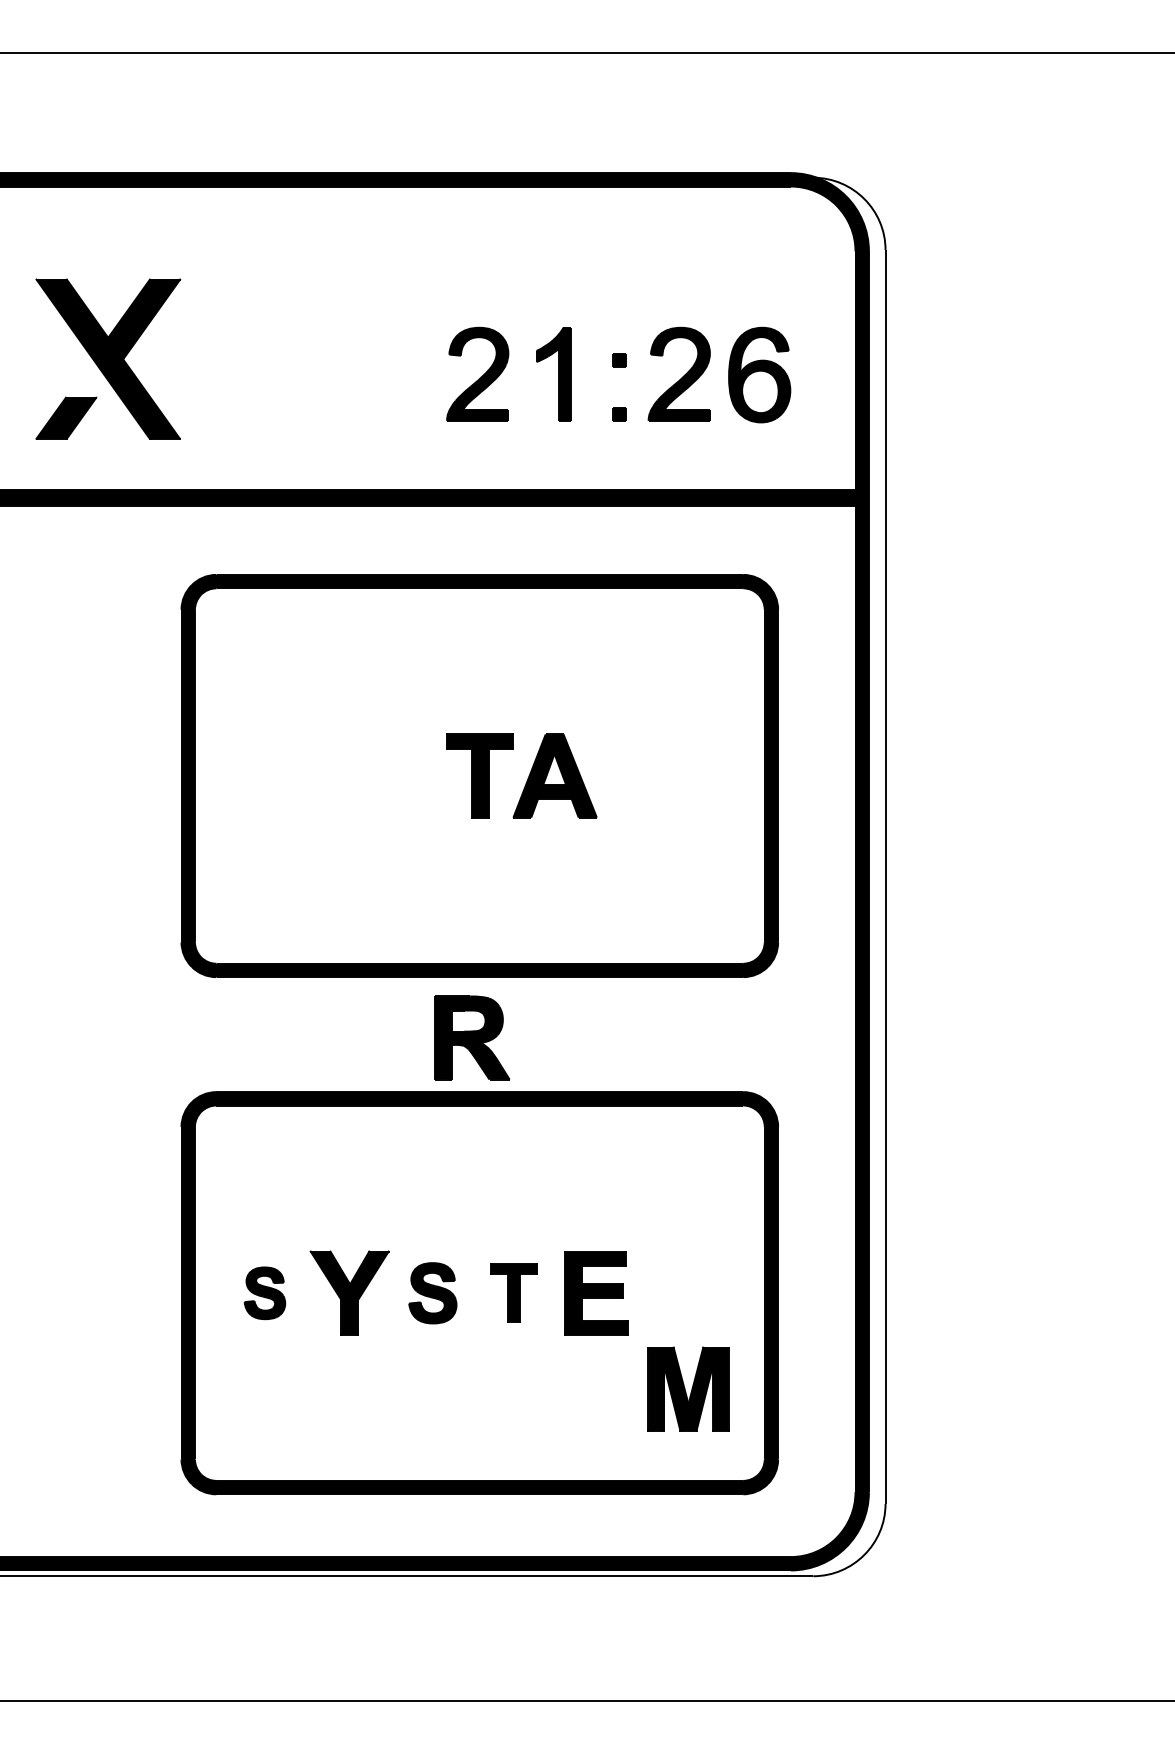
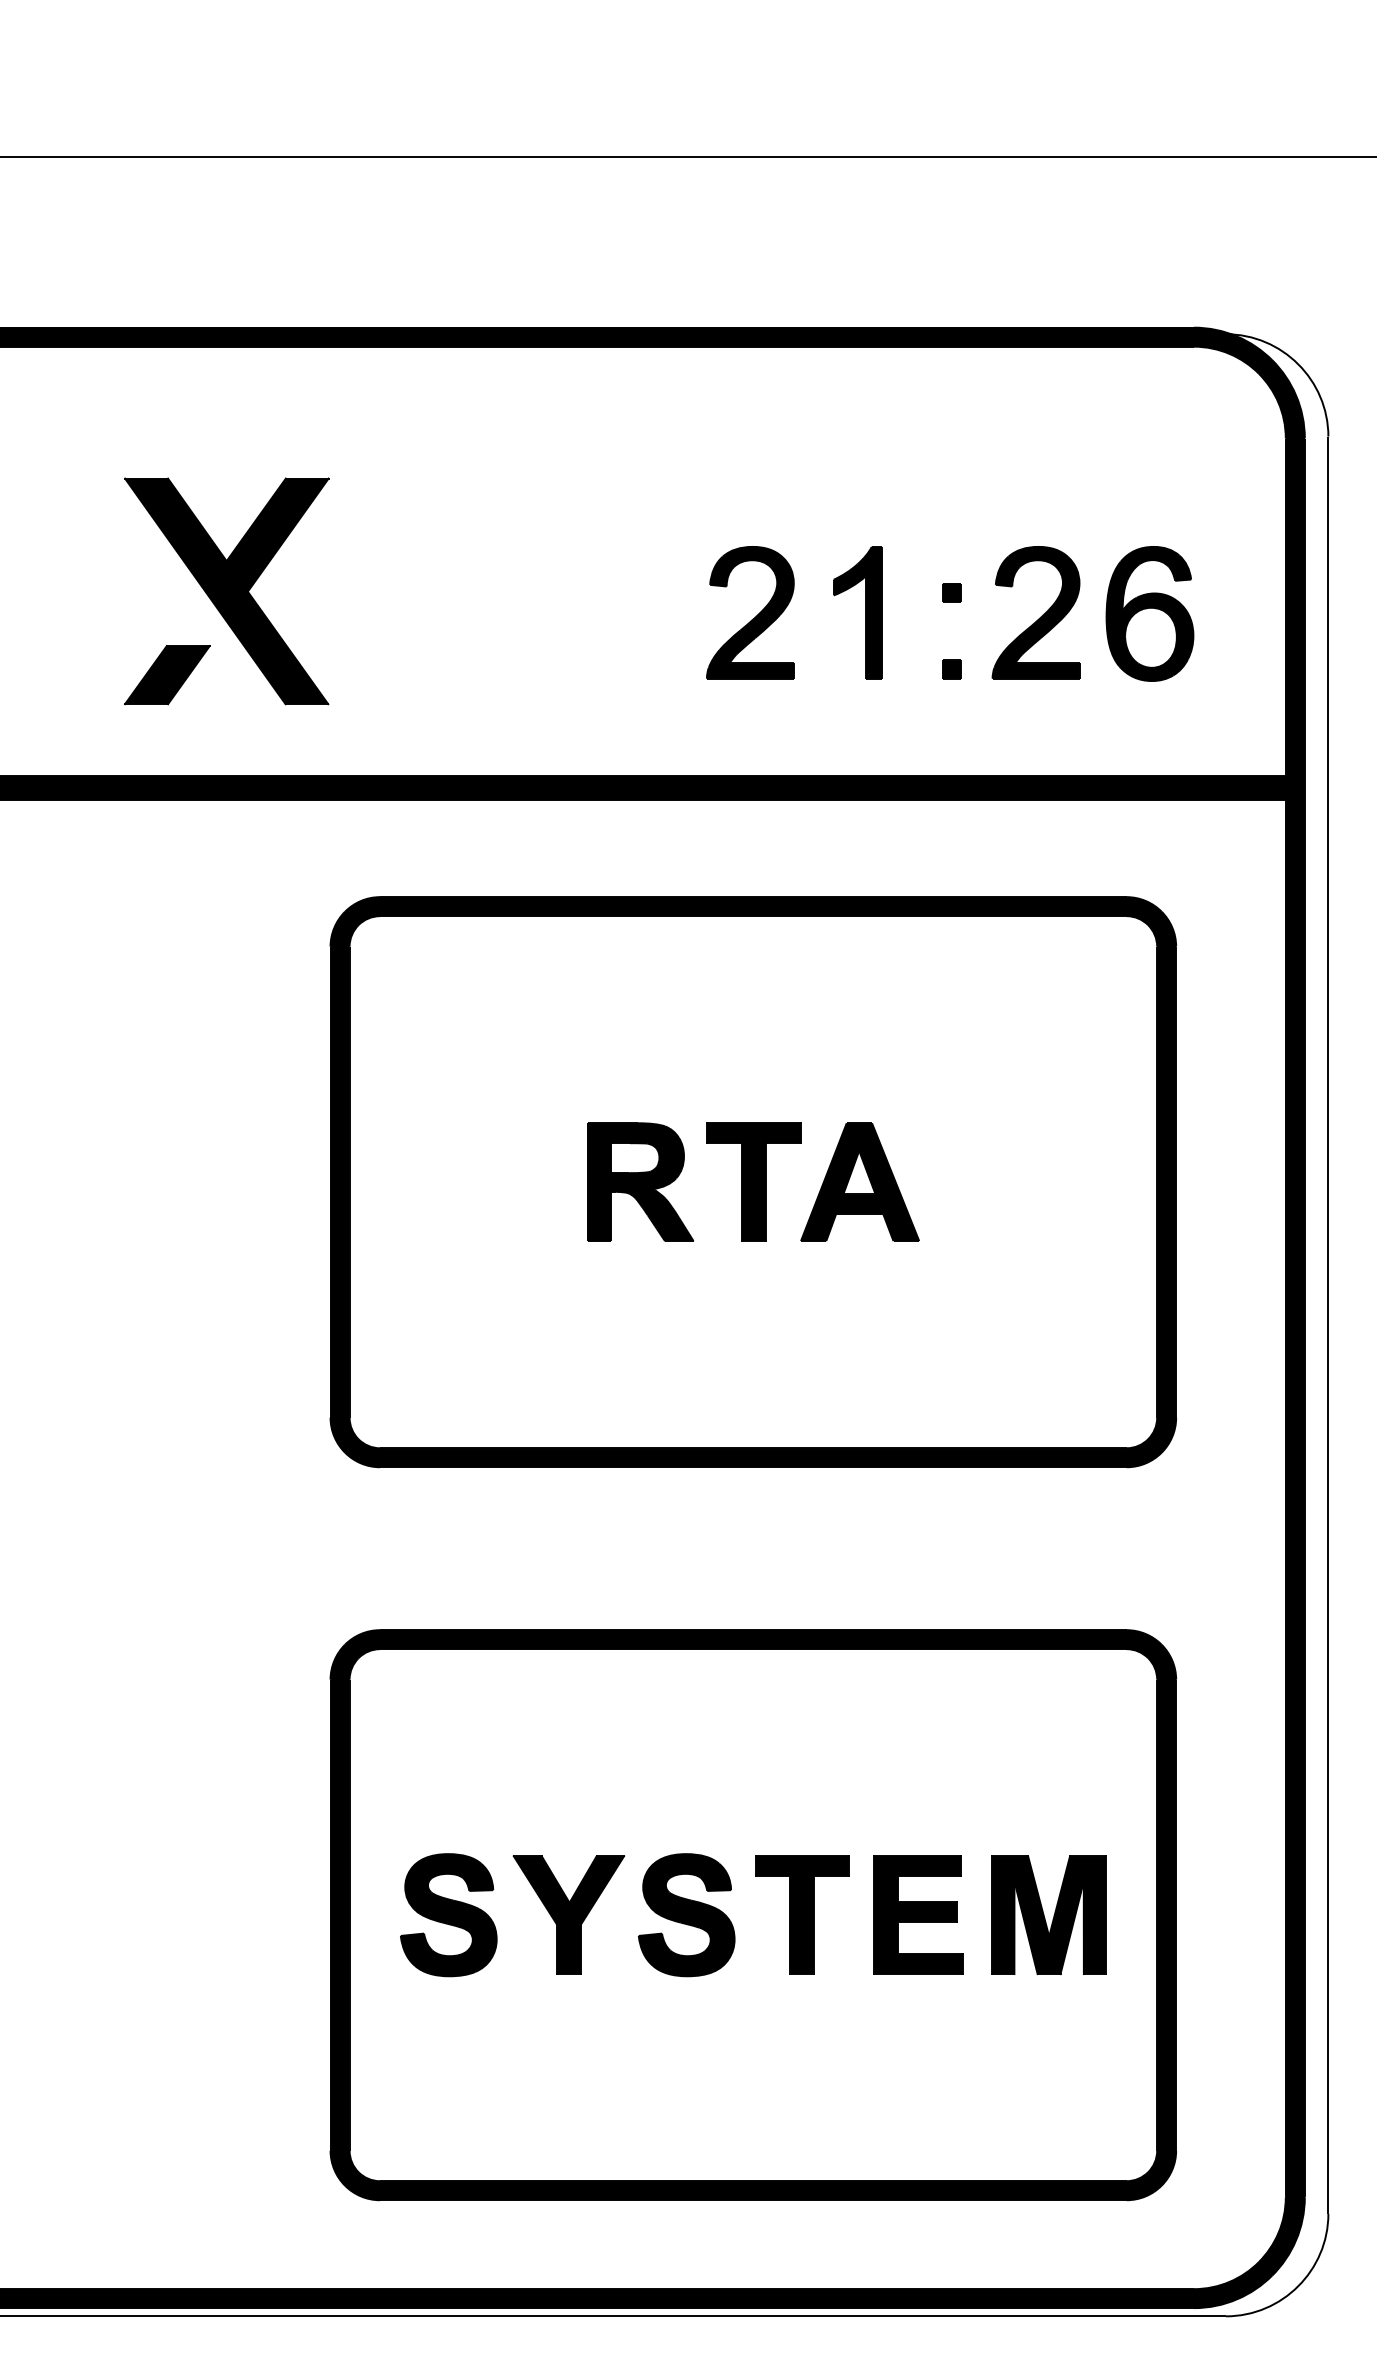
part: (471, 1037) -> (639, 1181), moved
part: (264, 1293) -> (448, 1915), size x1.67
part: (432, 1293) -> (686, 1915), size x1.43
part: (513, 1293) -> (801, 1915), size x1.43
part: (688, 1388) -> (1049, 1914), moved

